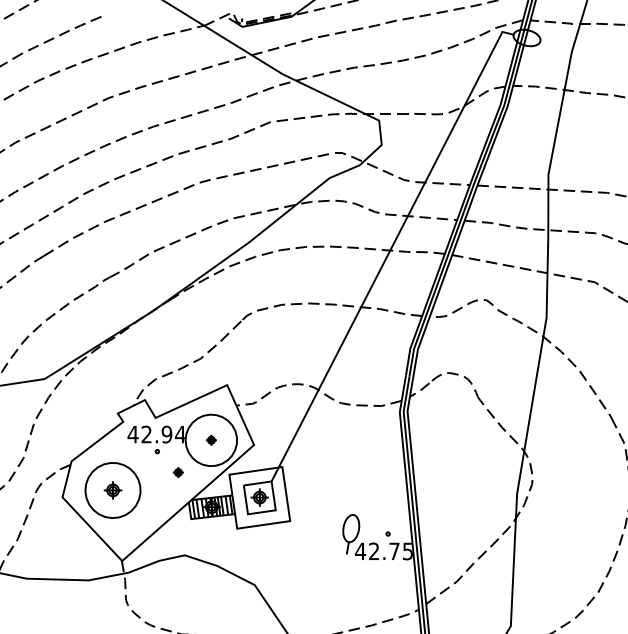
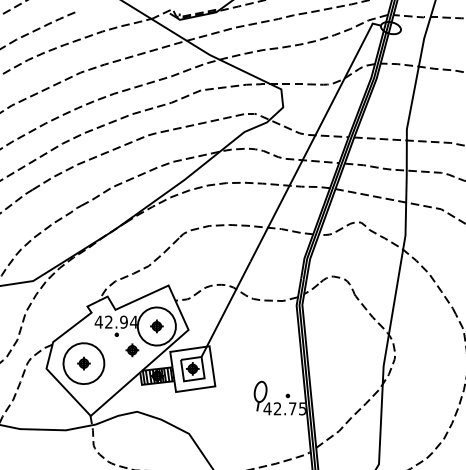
part: (210, 440) -> (156, 326), size x1.67
part: (178, 472) -> (132, 350), size x1.67

